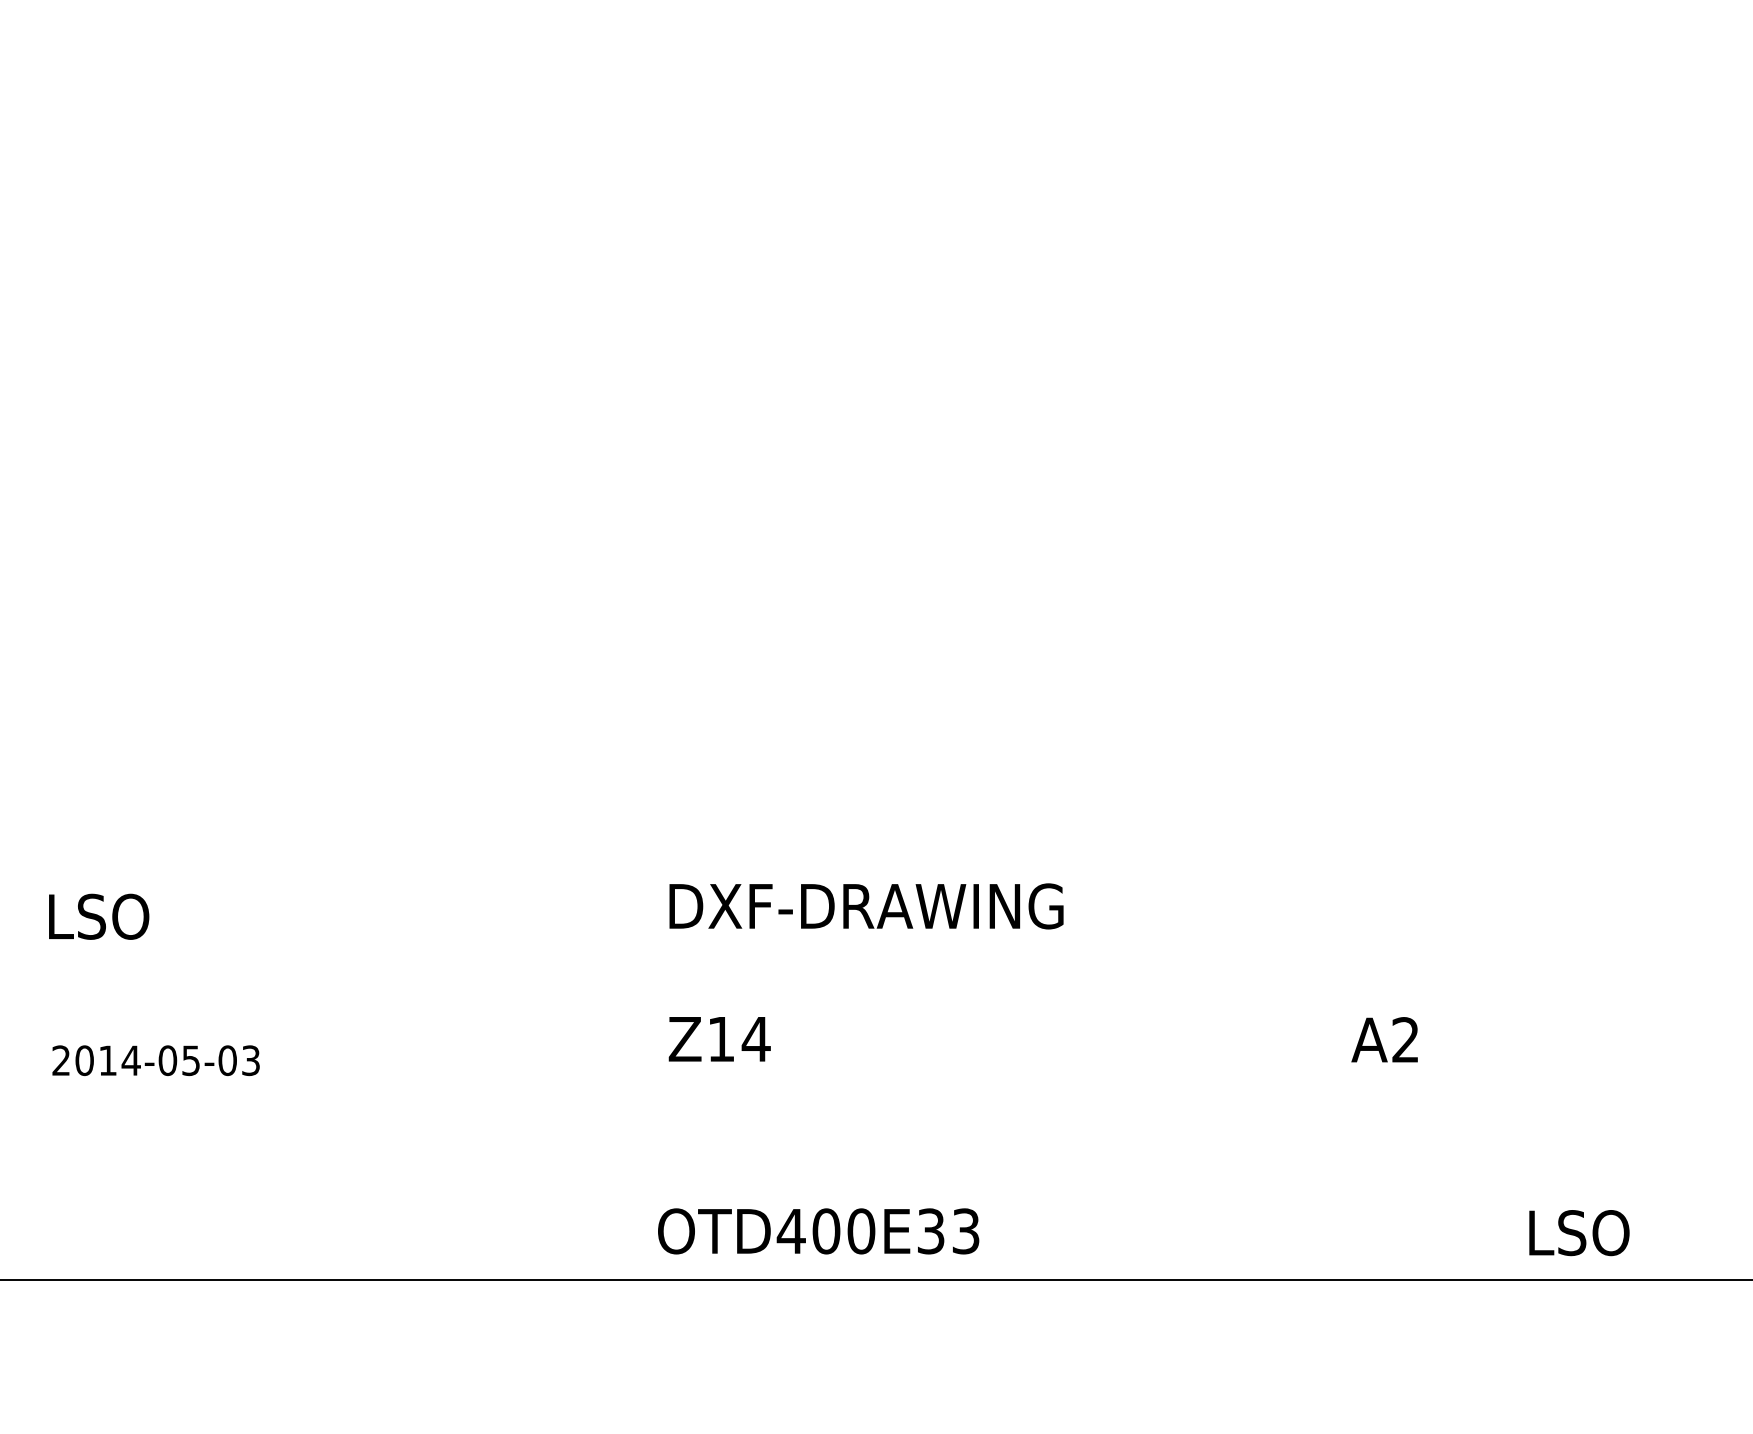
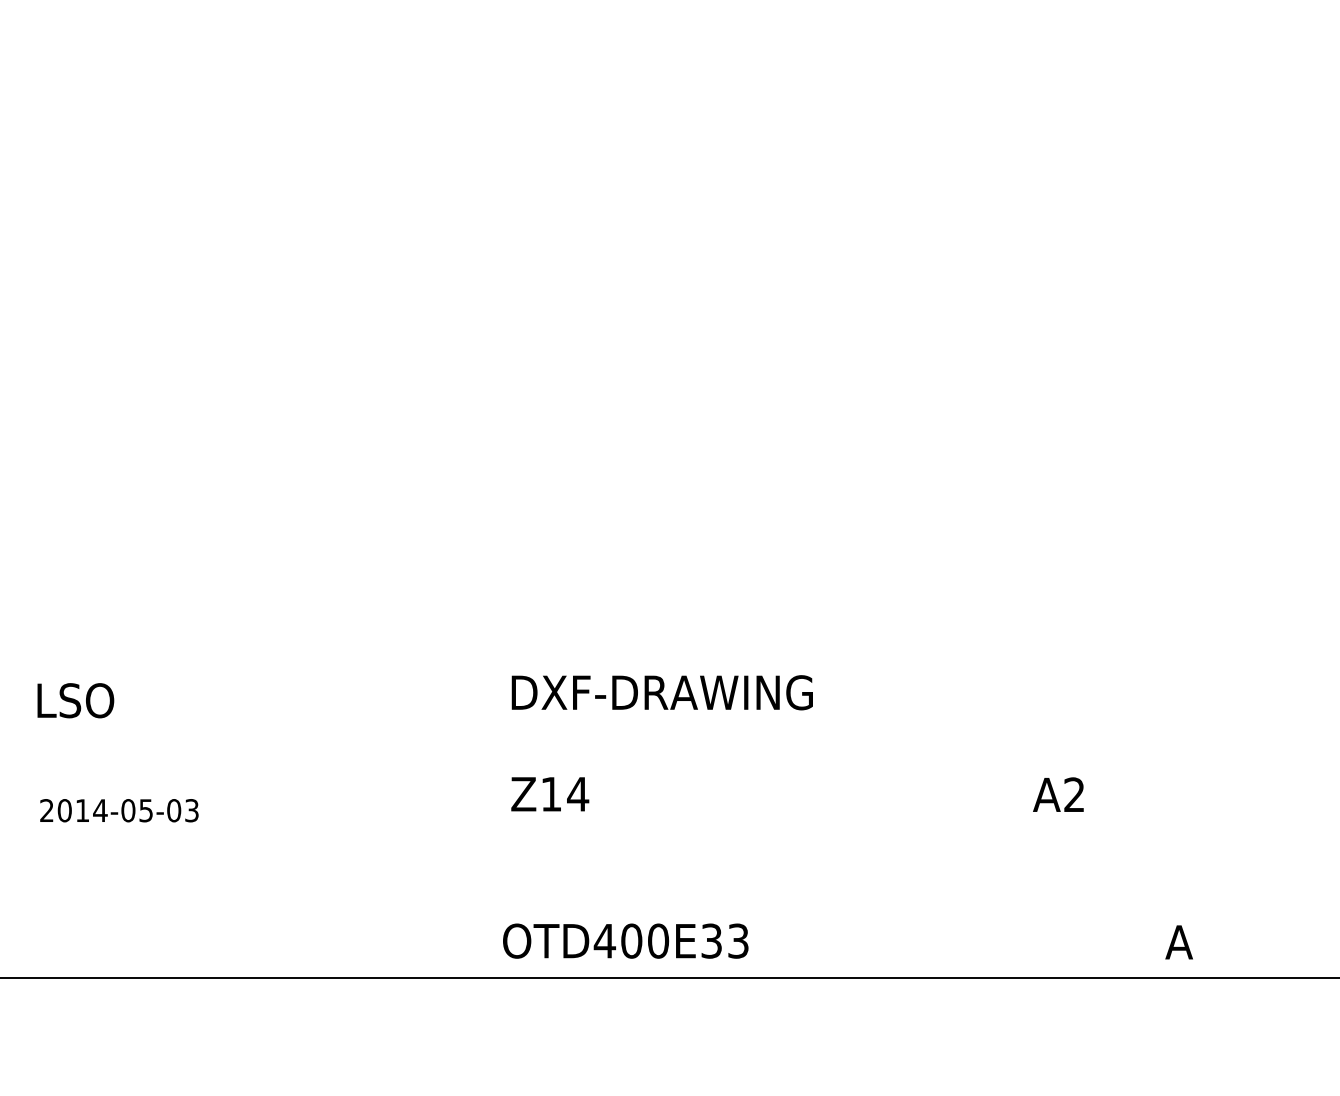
text: (1576, 1233) -> (1205, 942), LSO -> A

